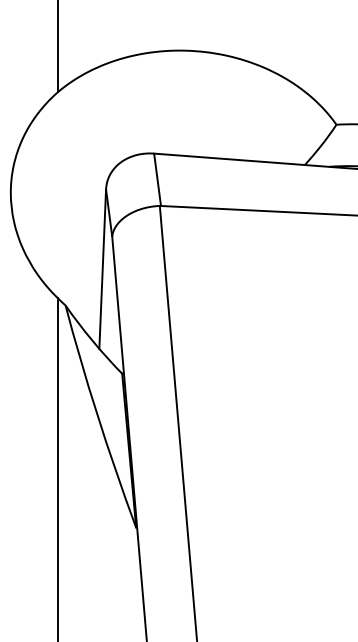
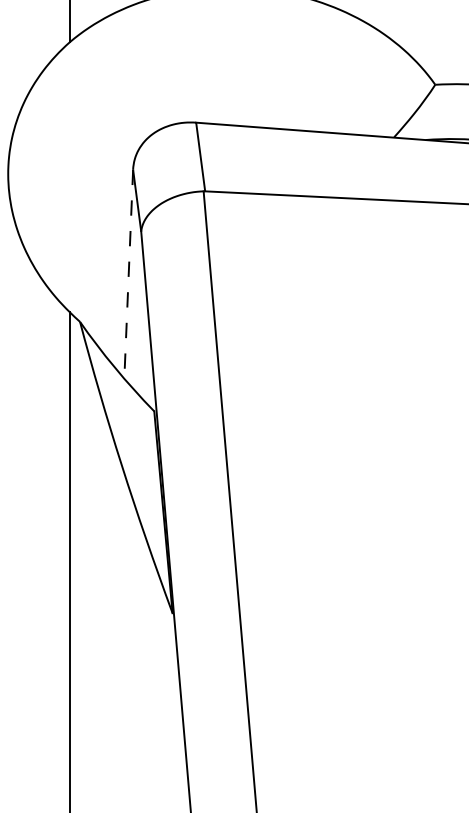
line: (102, 269) -> (128, 274), solid -> dashed

